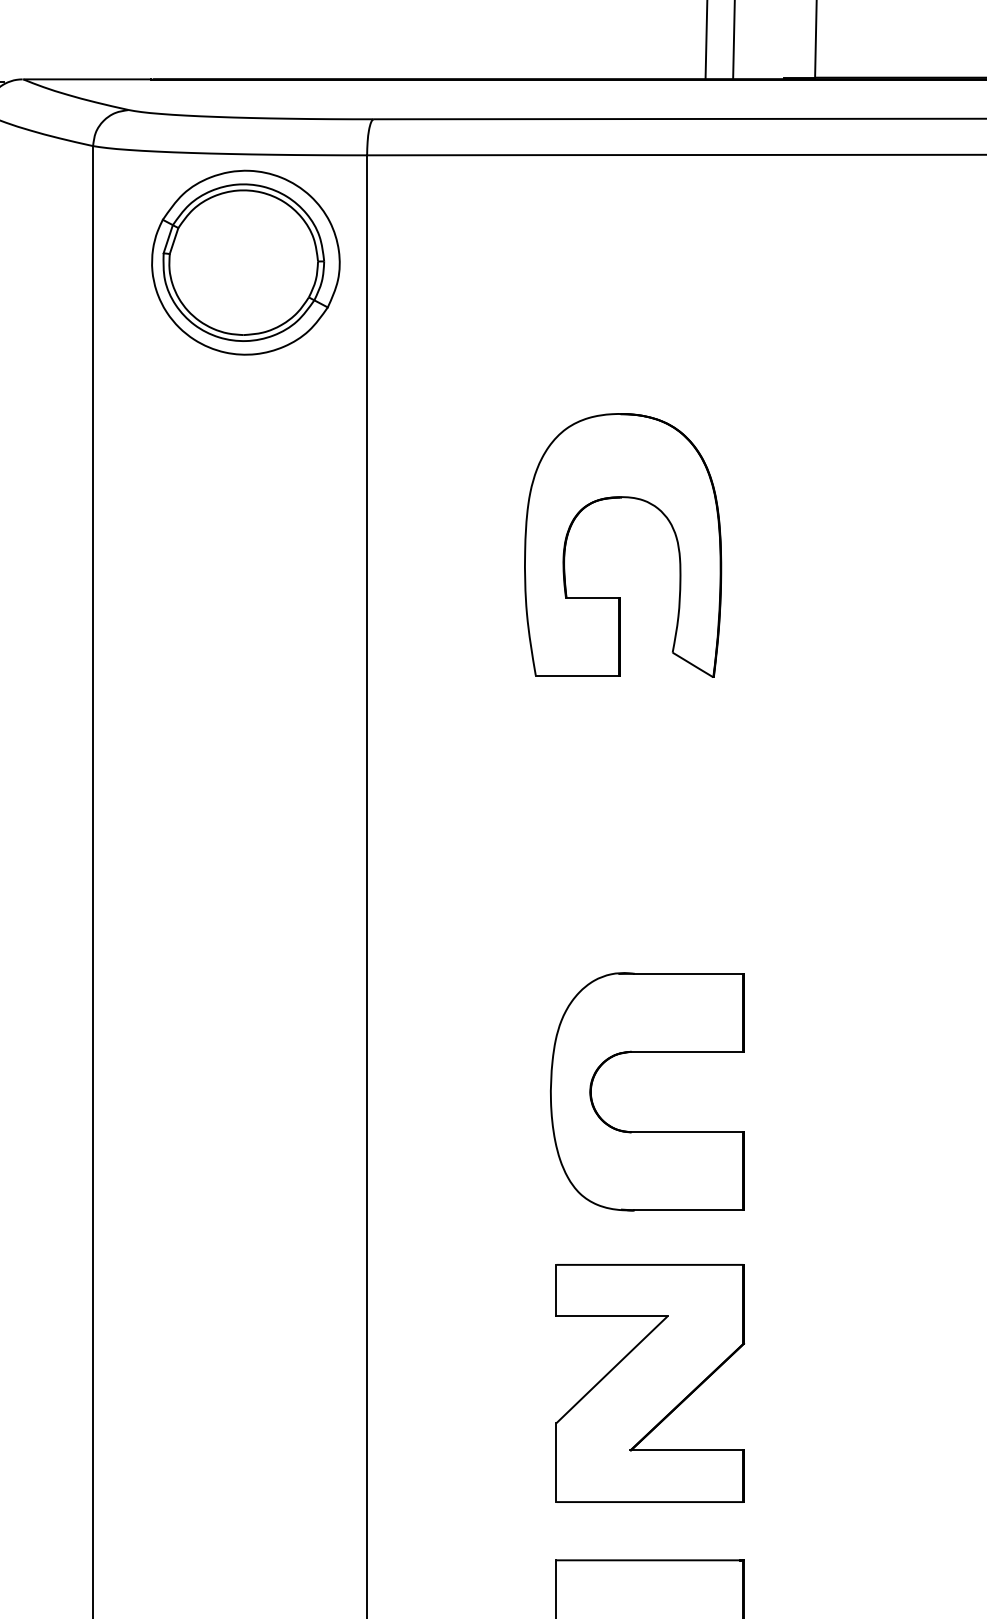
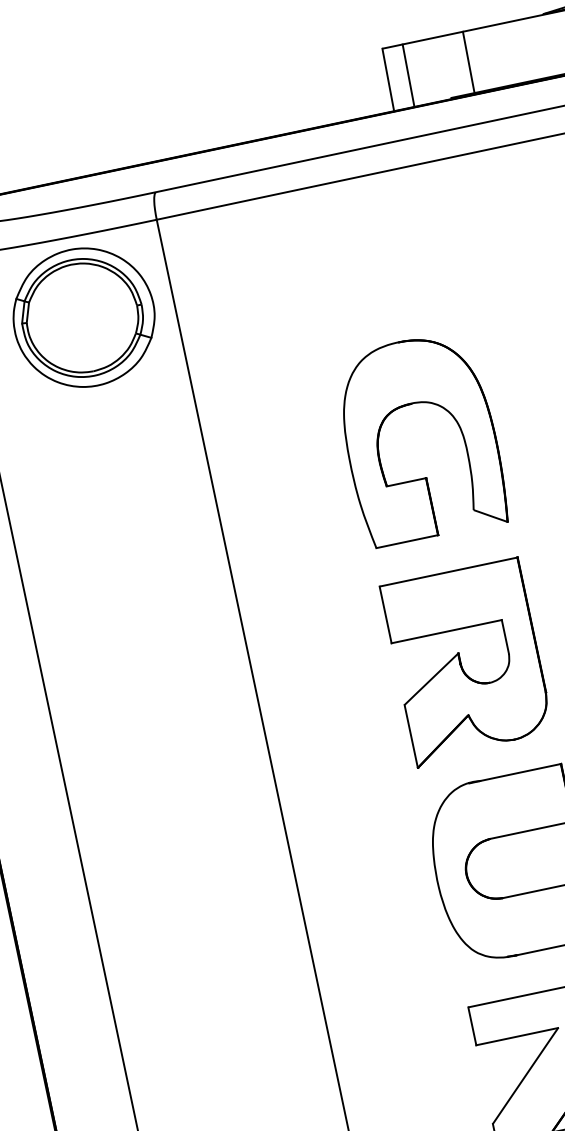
part: (623, 498) -> (413, 404), moved
part: (641, 816) -> (461, 664), added

